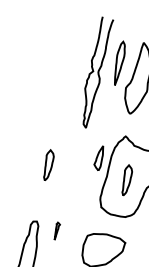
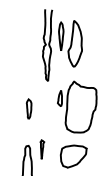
part: (126, 179) -> (79, 108), removed
part: (57, 231) -> (42, 149), size x1.67

